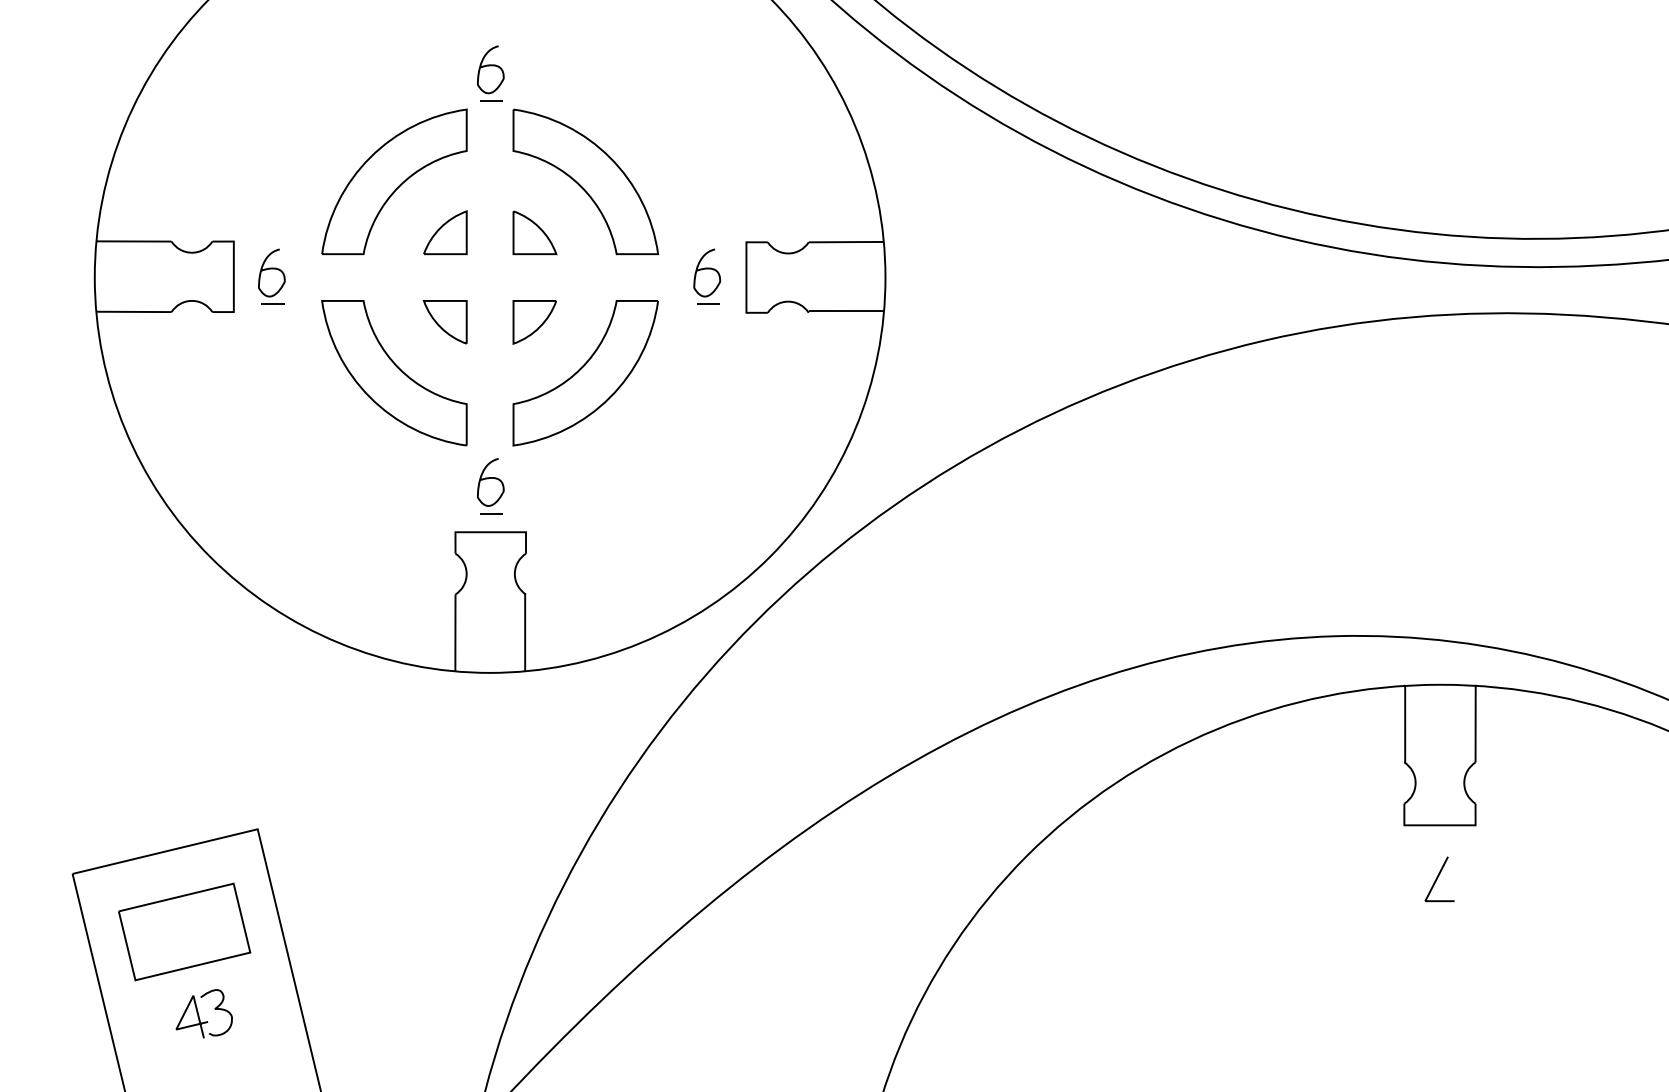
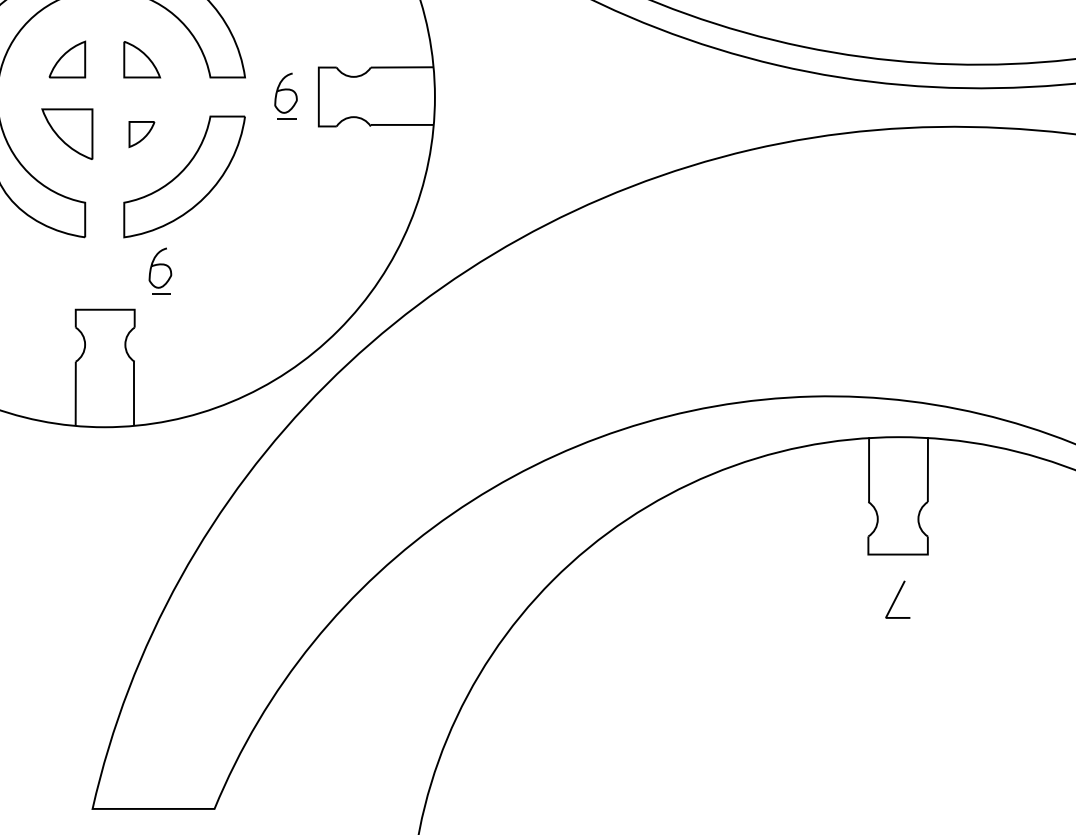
part: (444, 322) -> (66, 134), size x1.4
part: (534, 322) -> (141, 134), size x0.7
part: (490, 486) -> (160, 271), moved

